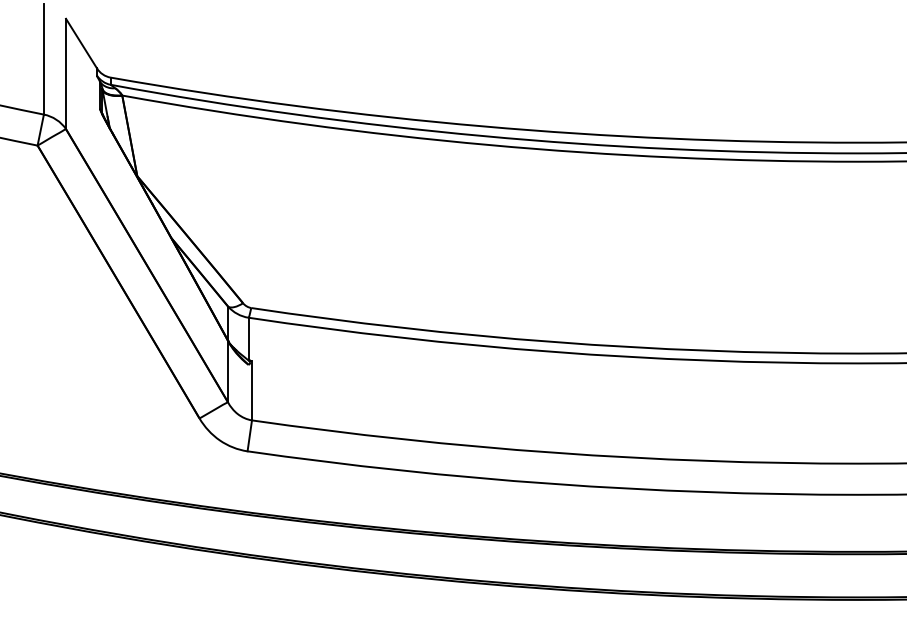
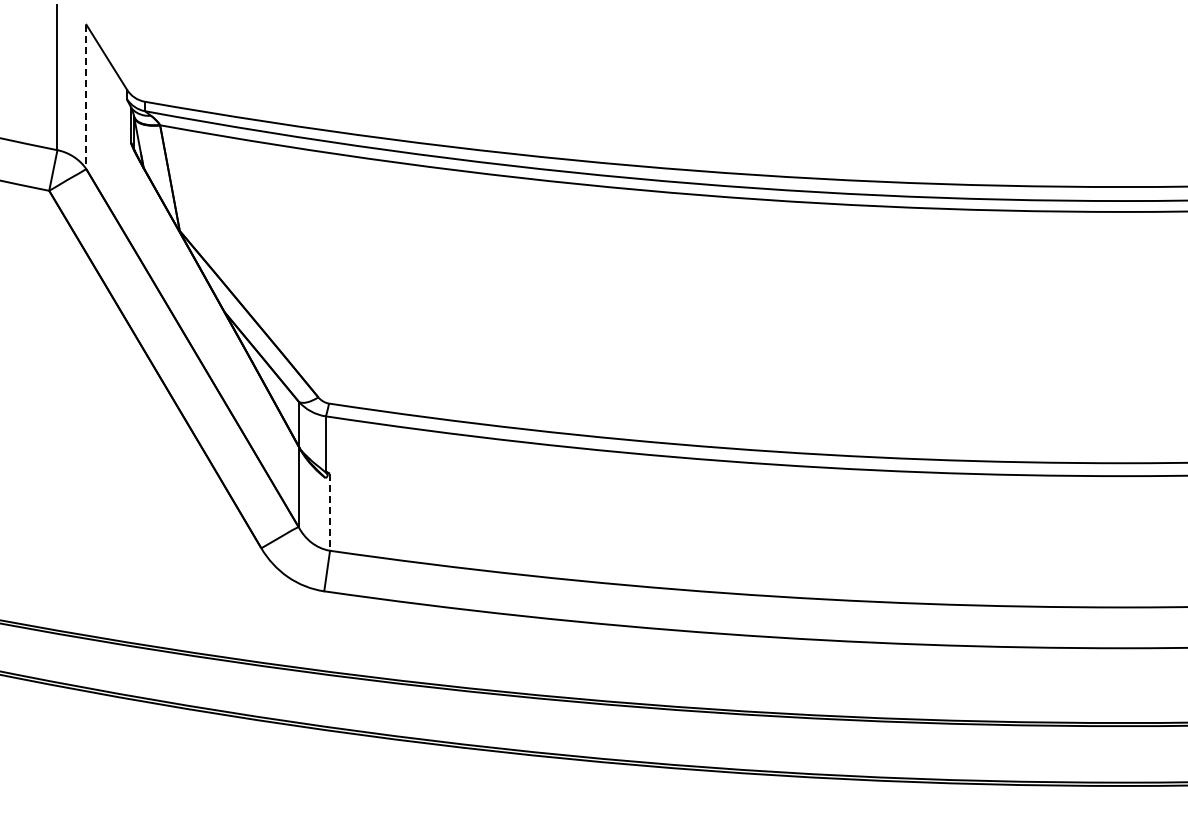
line: (66, 74) -> (86, 97), solid -> dashed
line: (252, 391) -> (330, 512), solid -> dashed

